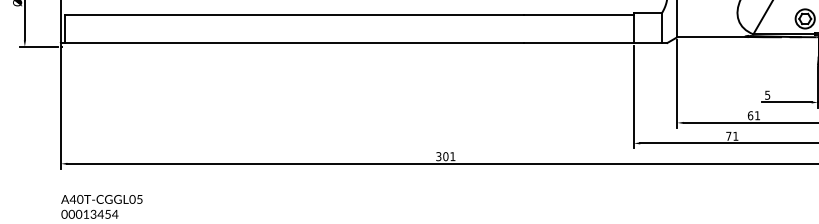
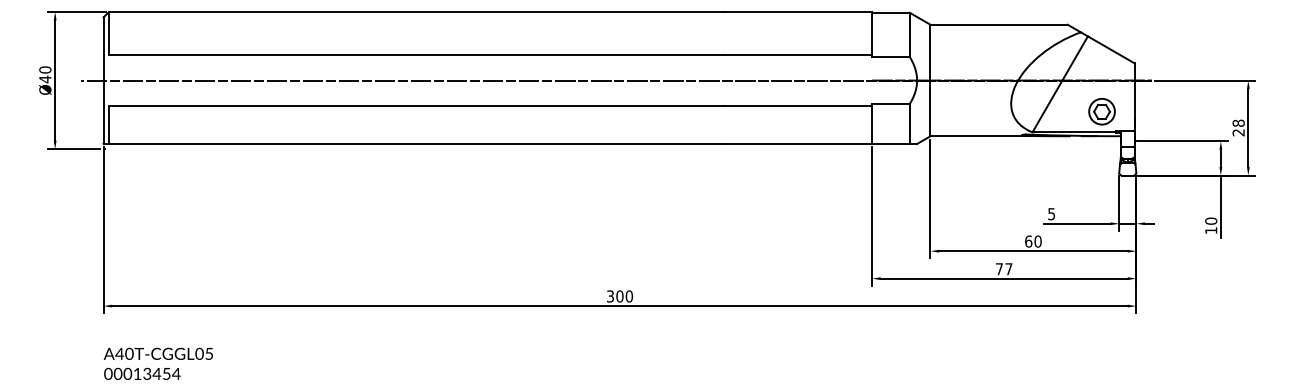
text: (757, 115) -> (1037, 241), 61 -> 60
text: (735, 136) -> (1008, 269), 71 -> 77
text: (453, 156) -> (629, 296), 301 -> 300

